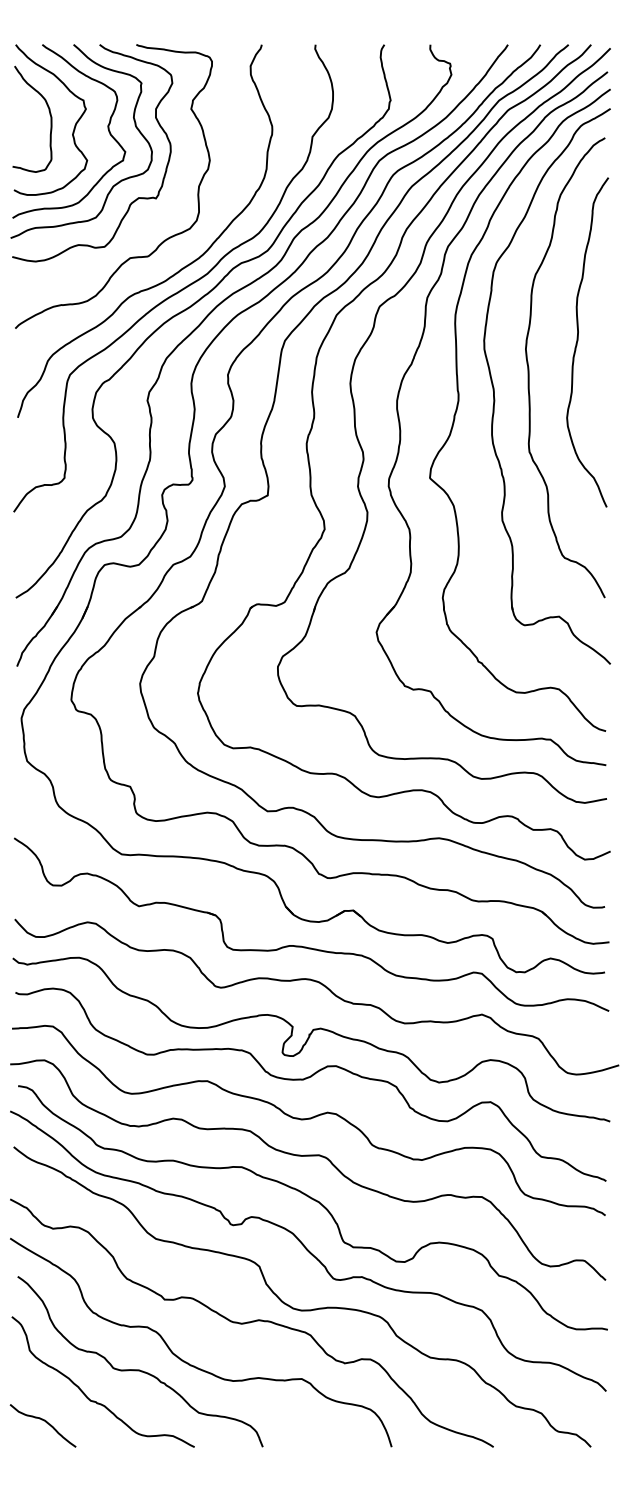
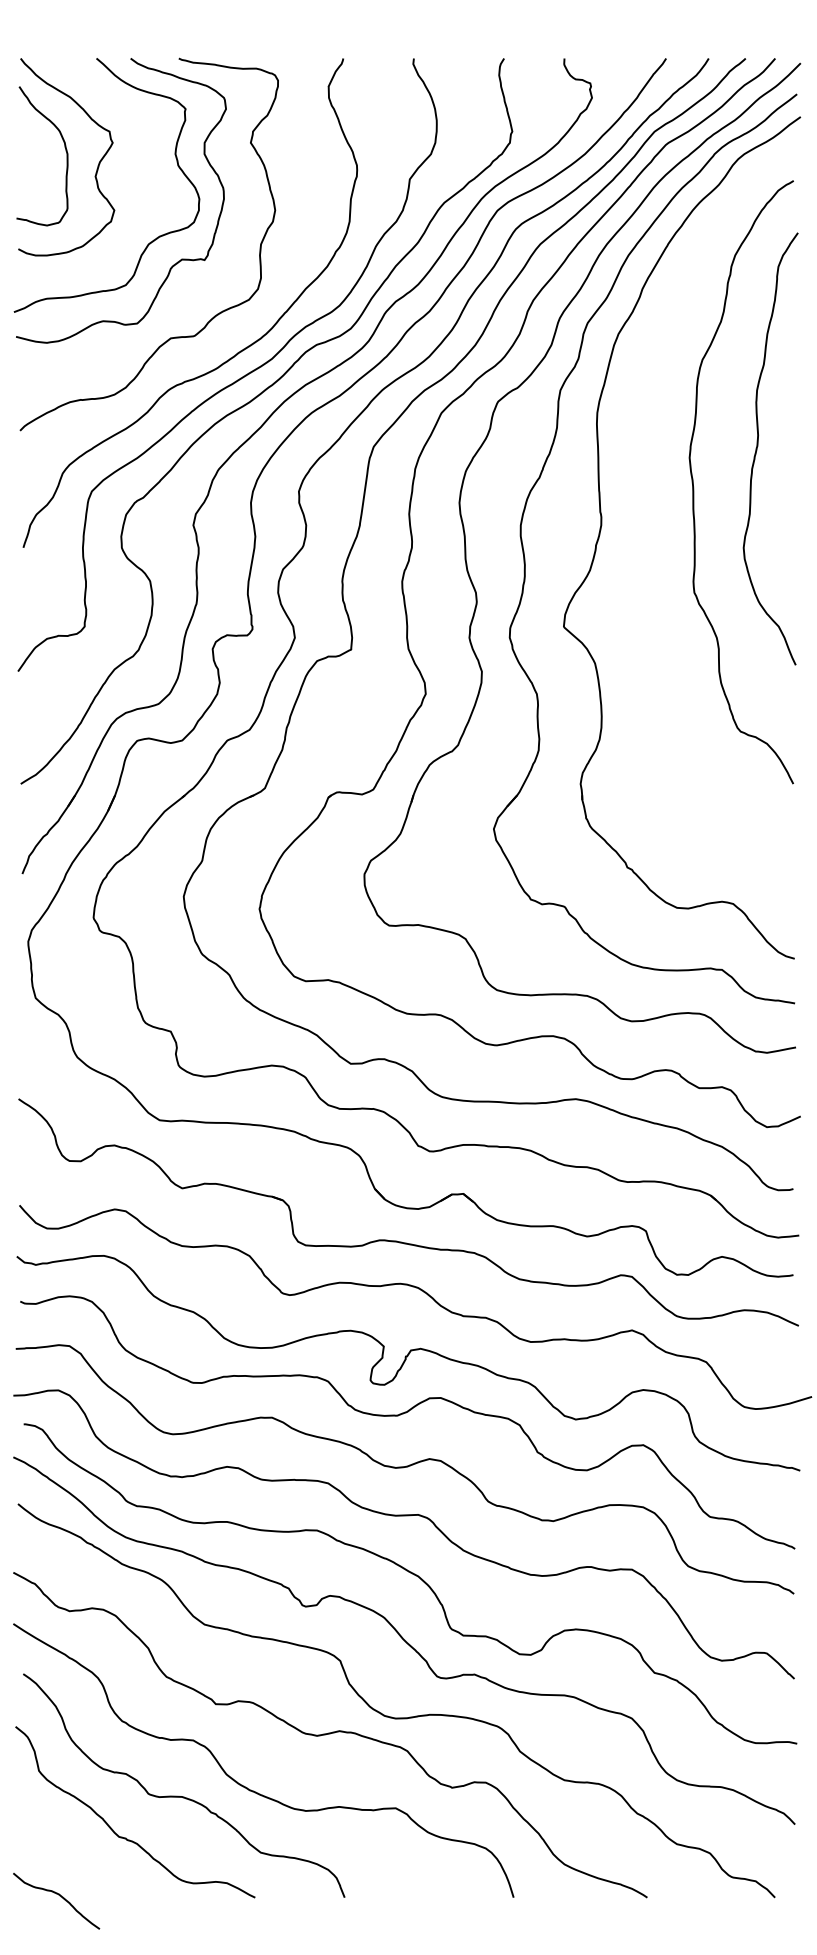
curve: (107, 129) -> (140, 169), removed
part: (494, 387) -> (648, 508), removed
curve: (45, 1422) -> (59, 1896), moved

